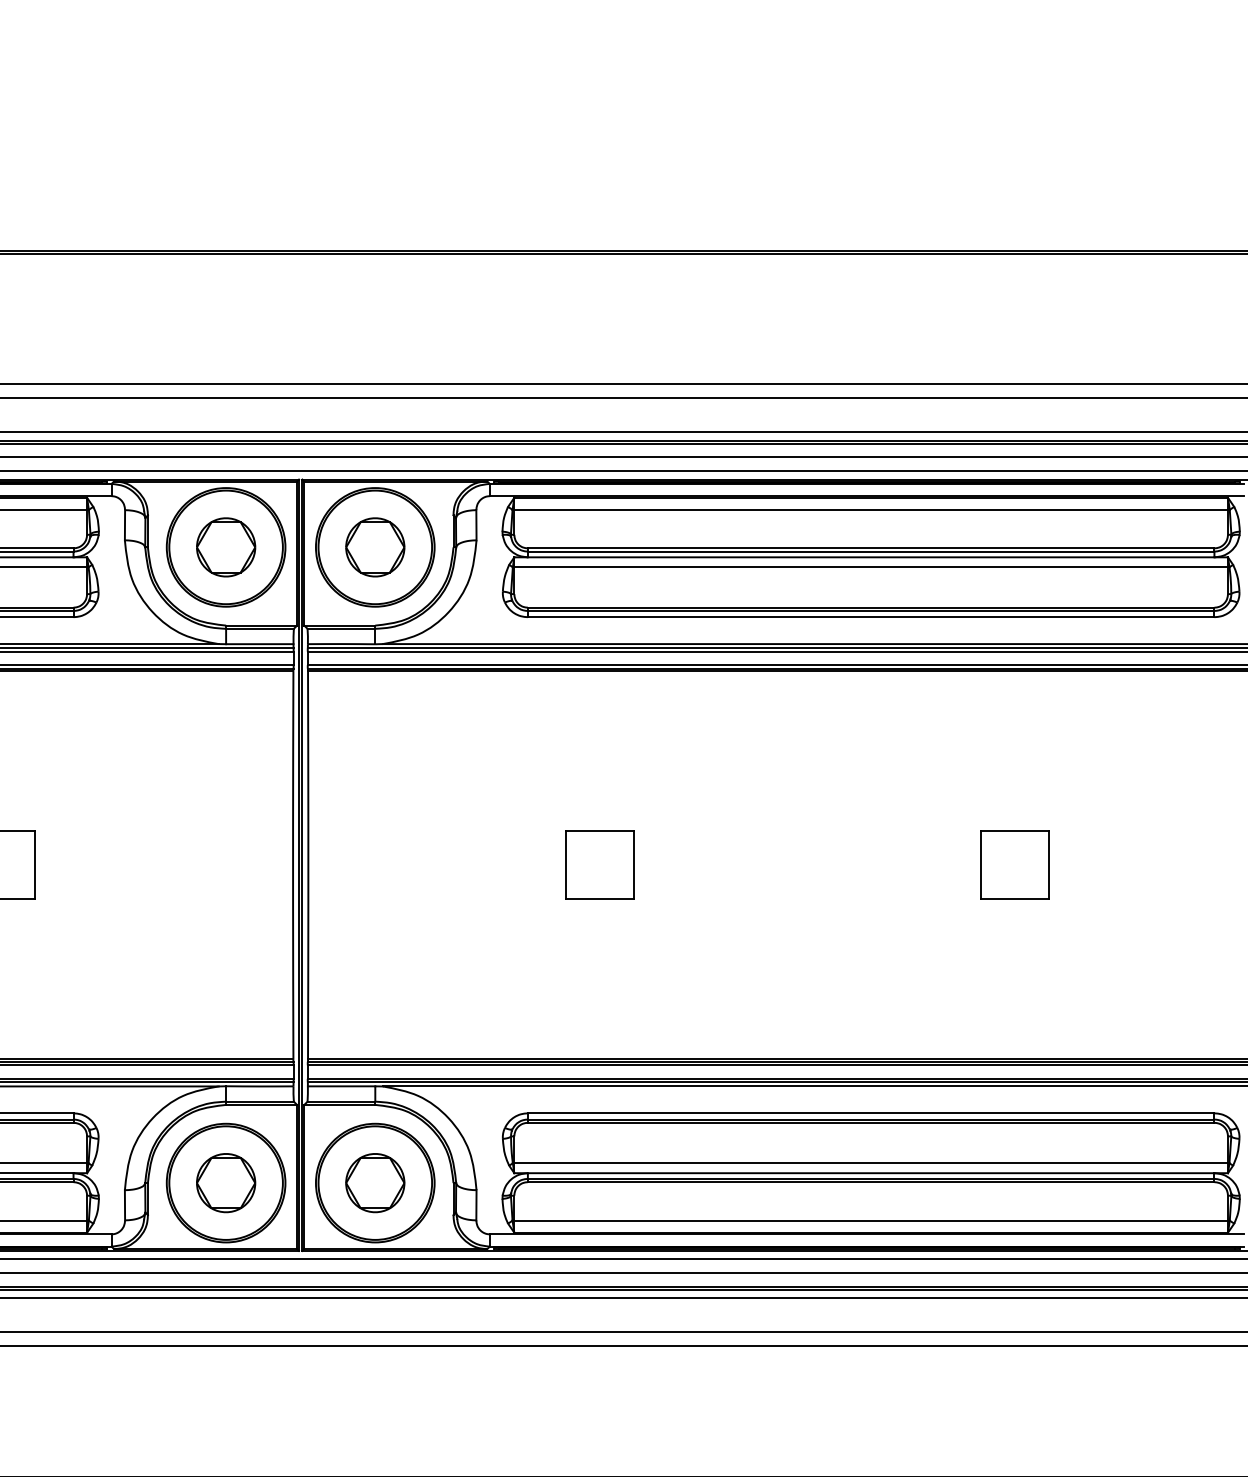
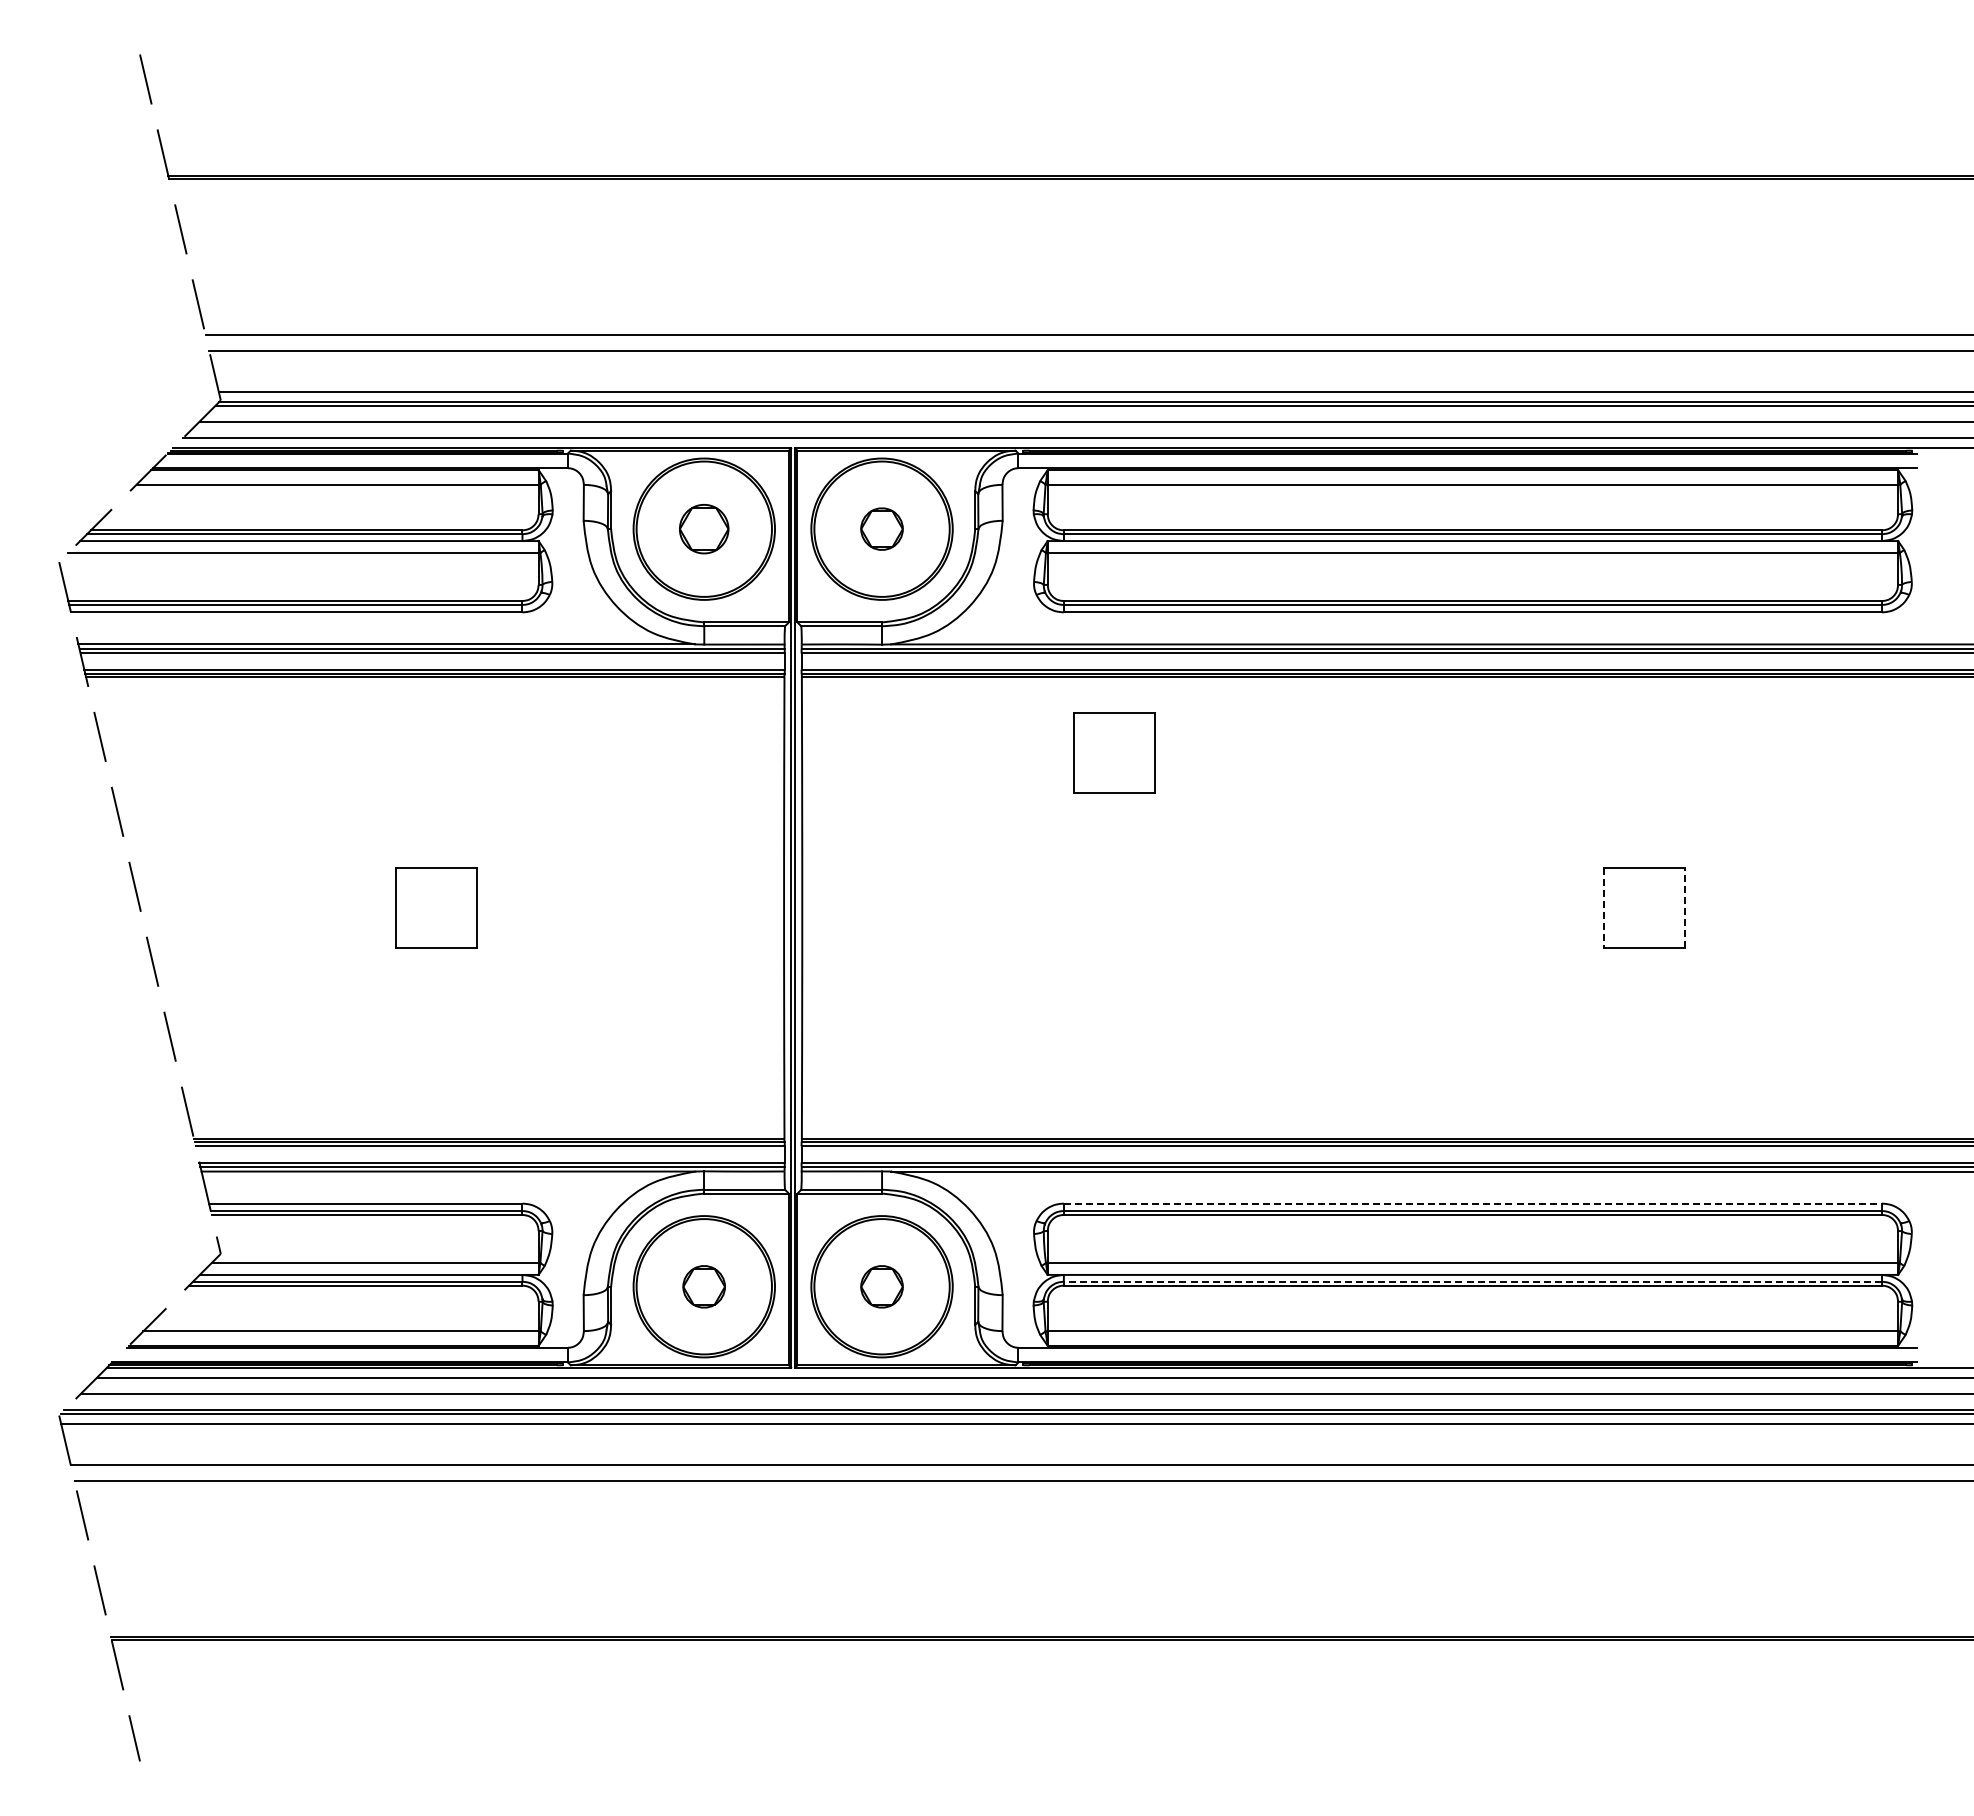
part: (225, 546) -> (703, 528), size x0.7
part: (374, 546) -> (881, 528), size x0.6
part: (599, 864) -> (1114, 752), moved
line: (1049, 864) -> (1685, 907), solid -> dashed
line: (981, 865) -> (1604, 908), solid -> dashed
line: (871, 1113) -> (1473, 1203), solid -> dashed
line: (870, 1178) -> (1472, 1281), solid -> dashed
part: (225, 1182) -> (703, 1286), size x0.6
part: (374, 1182) -> (881, 1286), size x0.6

